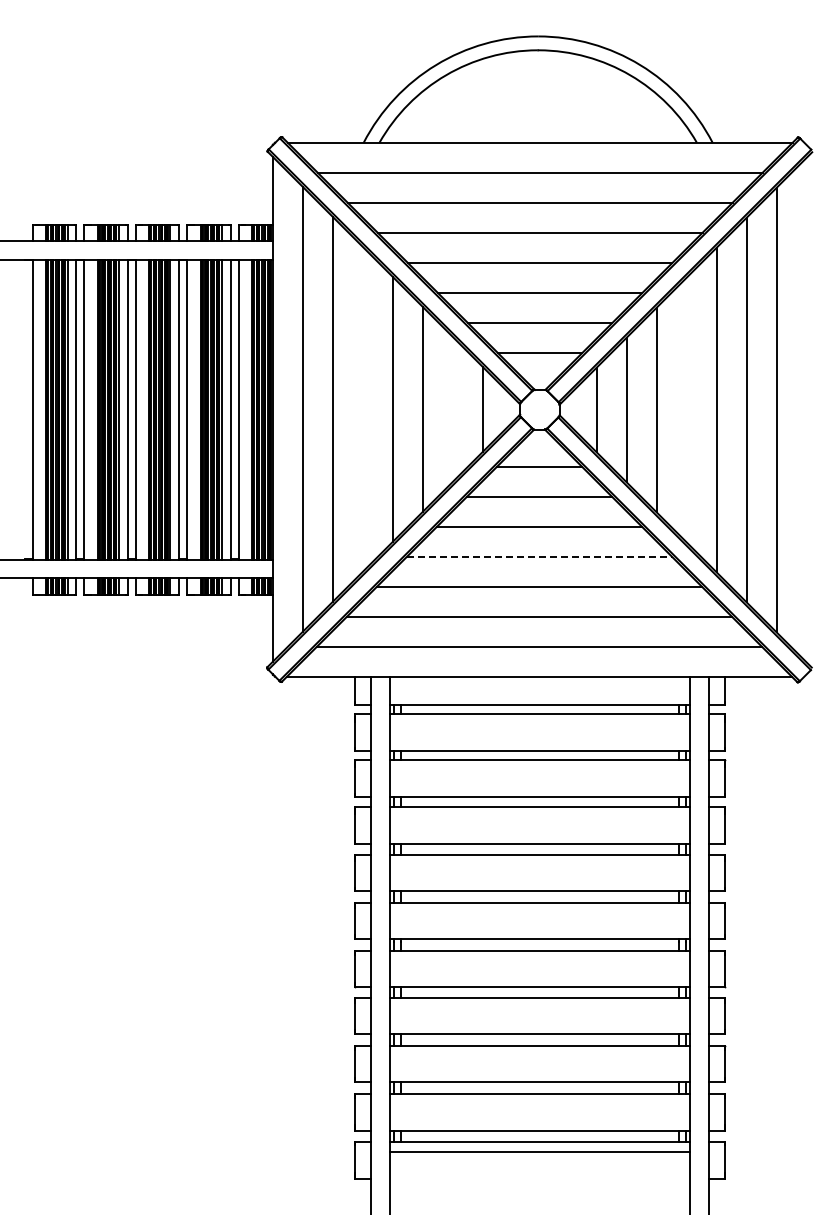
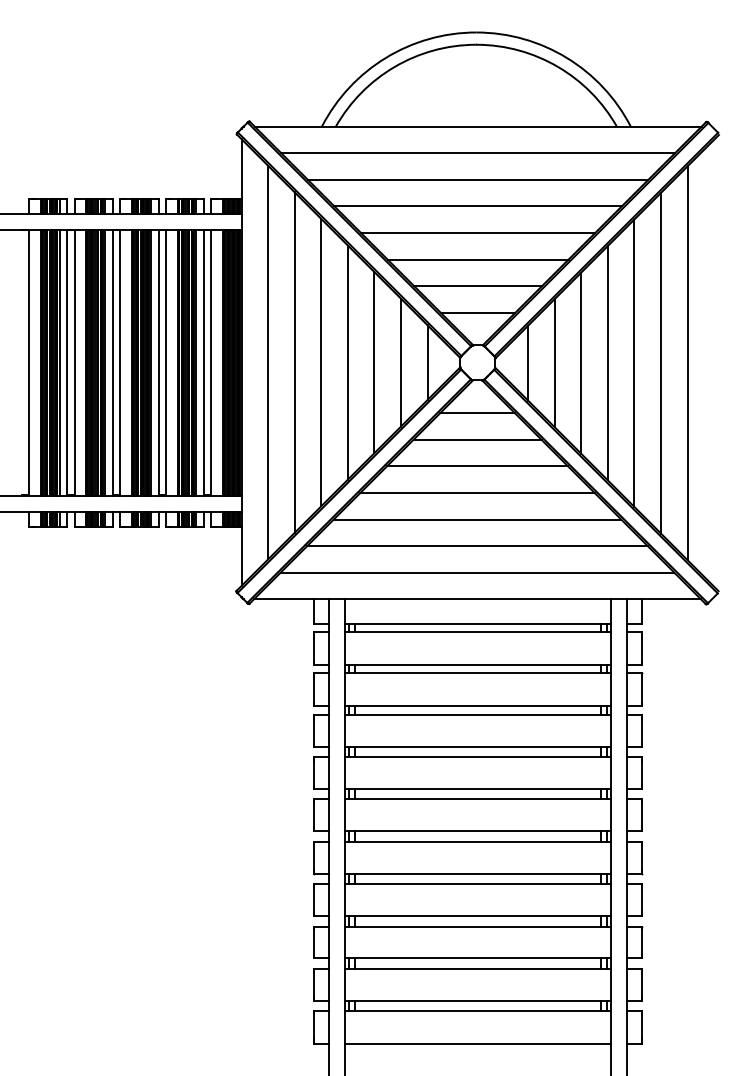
line: (362, 409) -> (320, 362), added
line: (453, 409) -> (401, 362), added
line: (686, 409) -> (607, 362), added
line: (540, 556) -> (478, 492), dashed -> solid
line: (539, 1151) -> (477, 1043), moved

